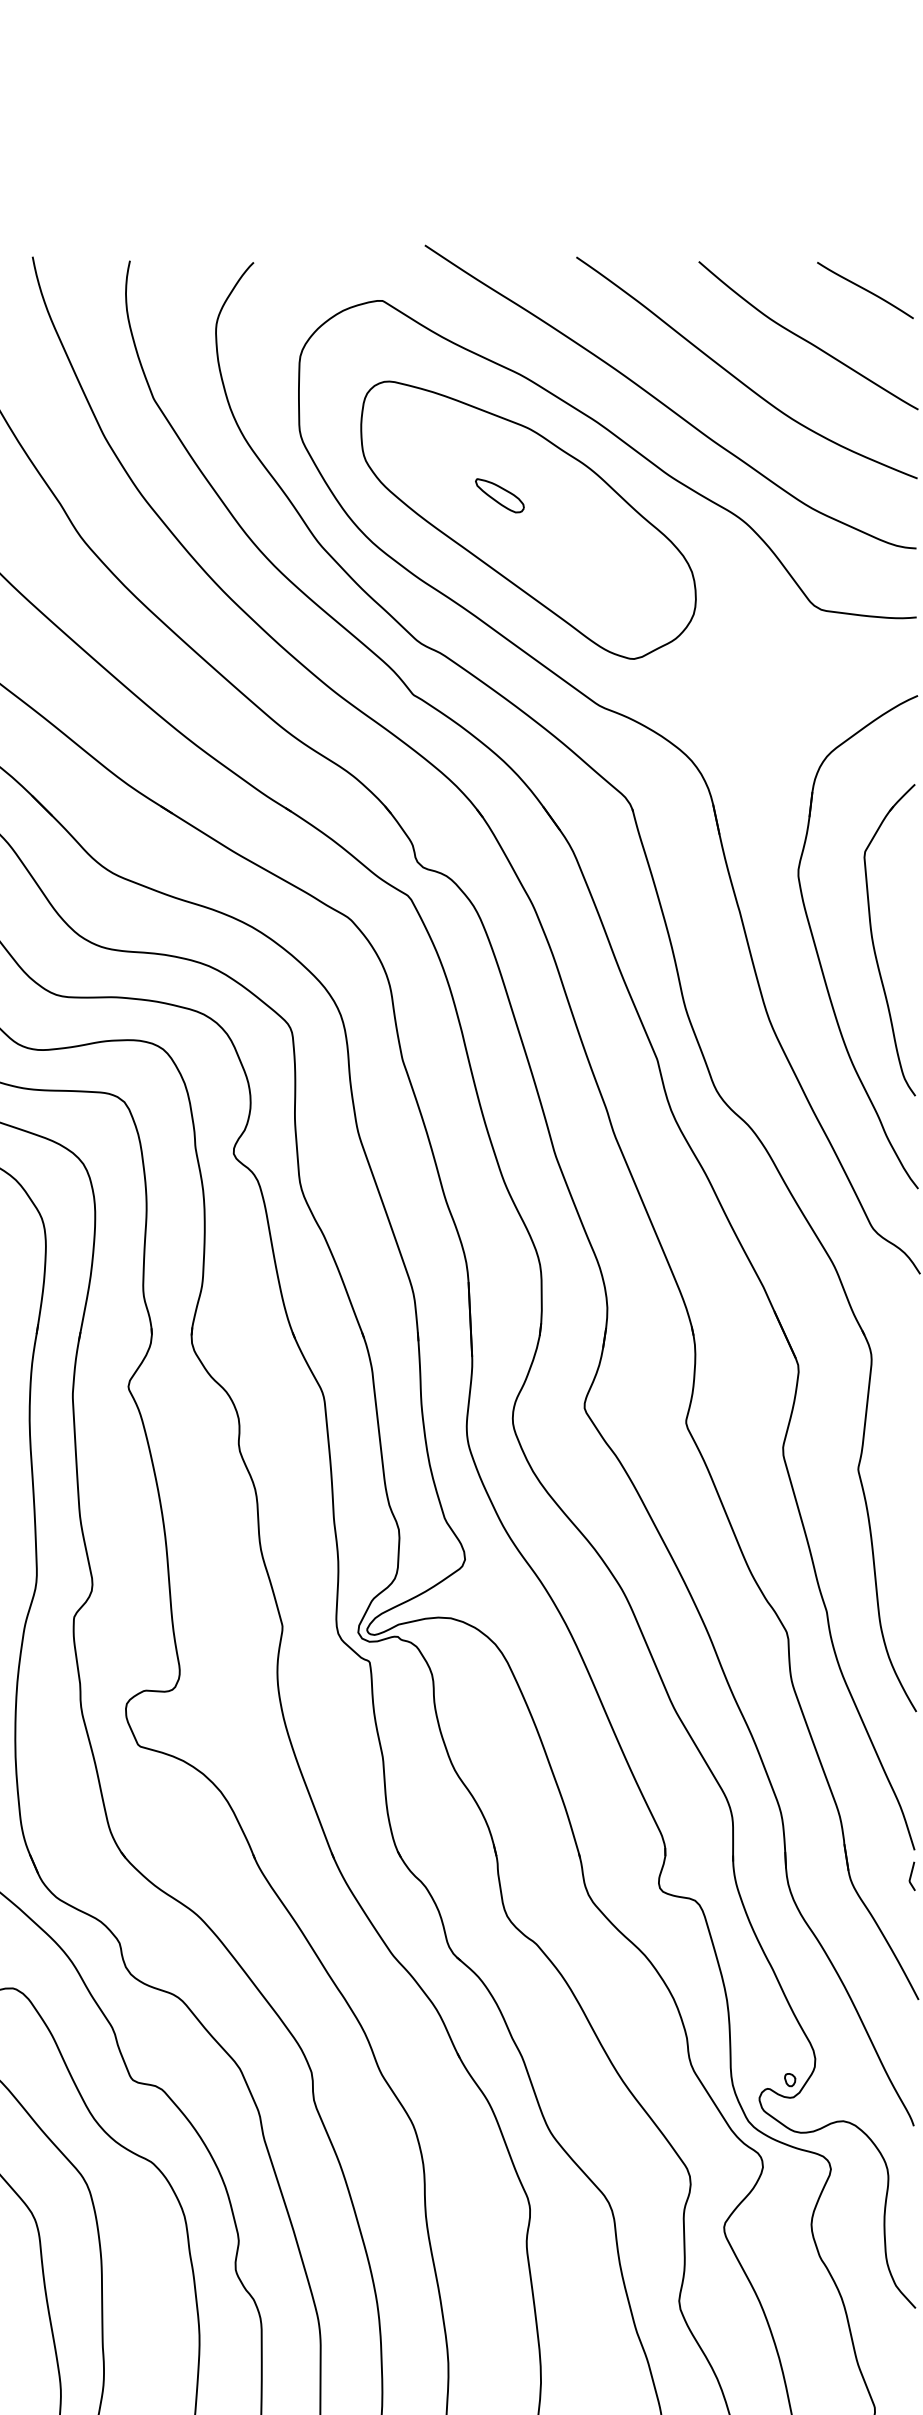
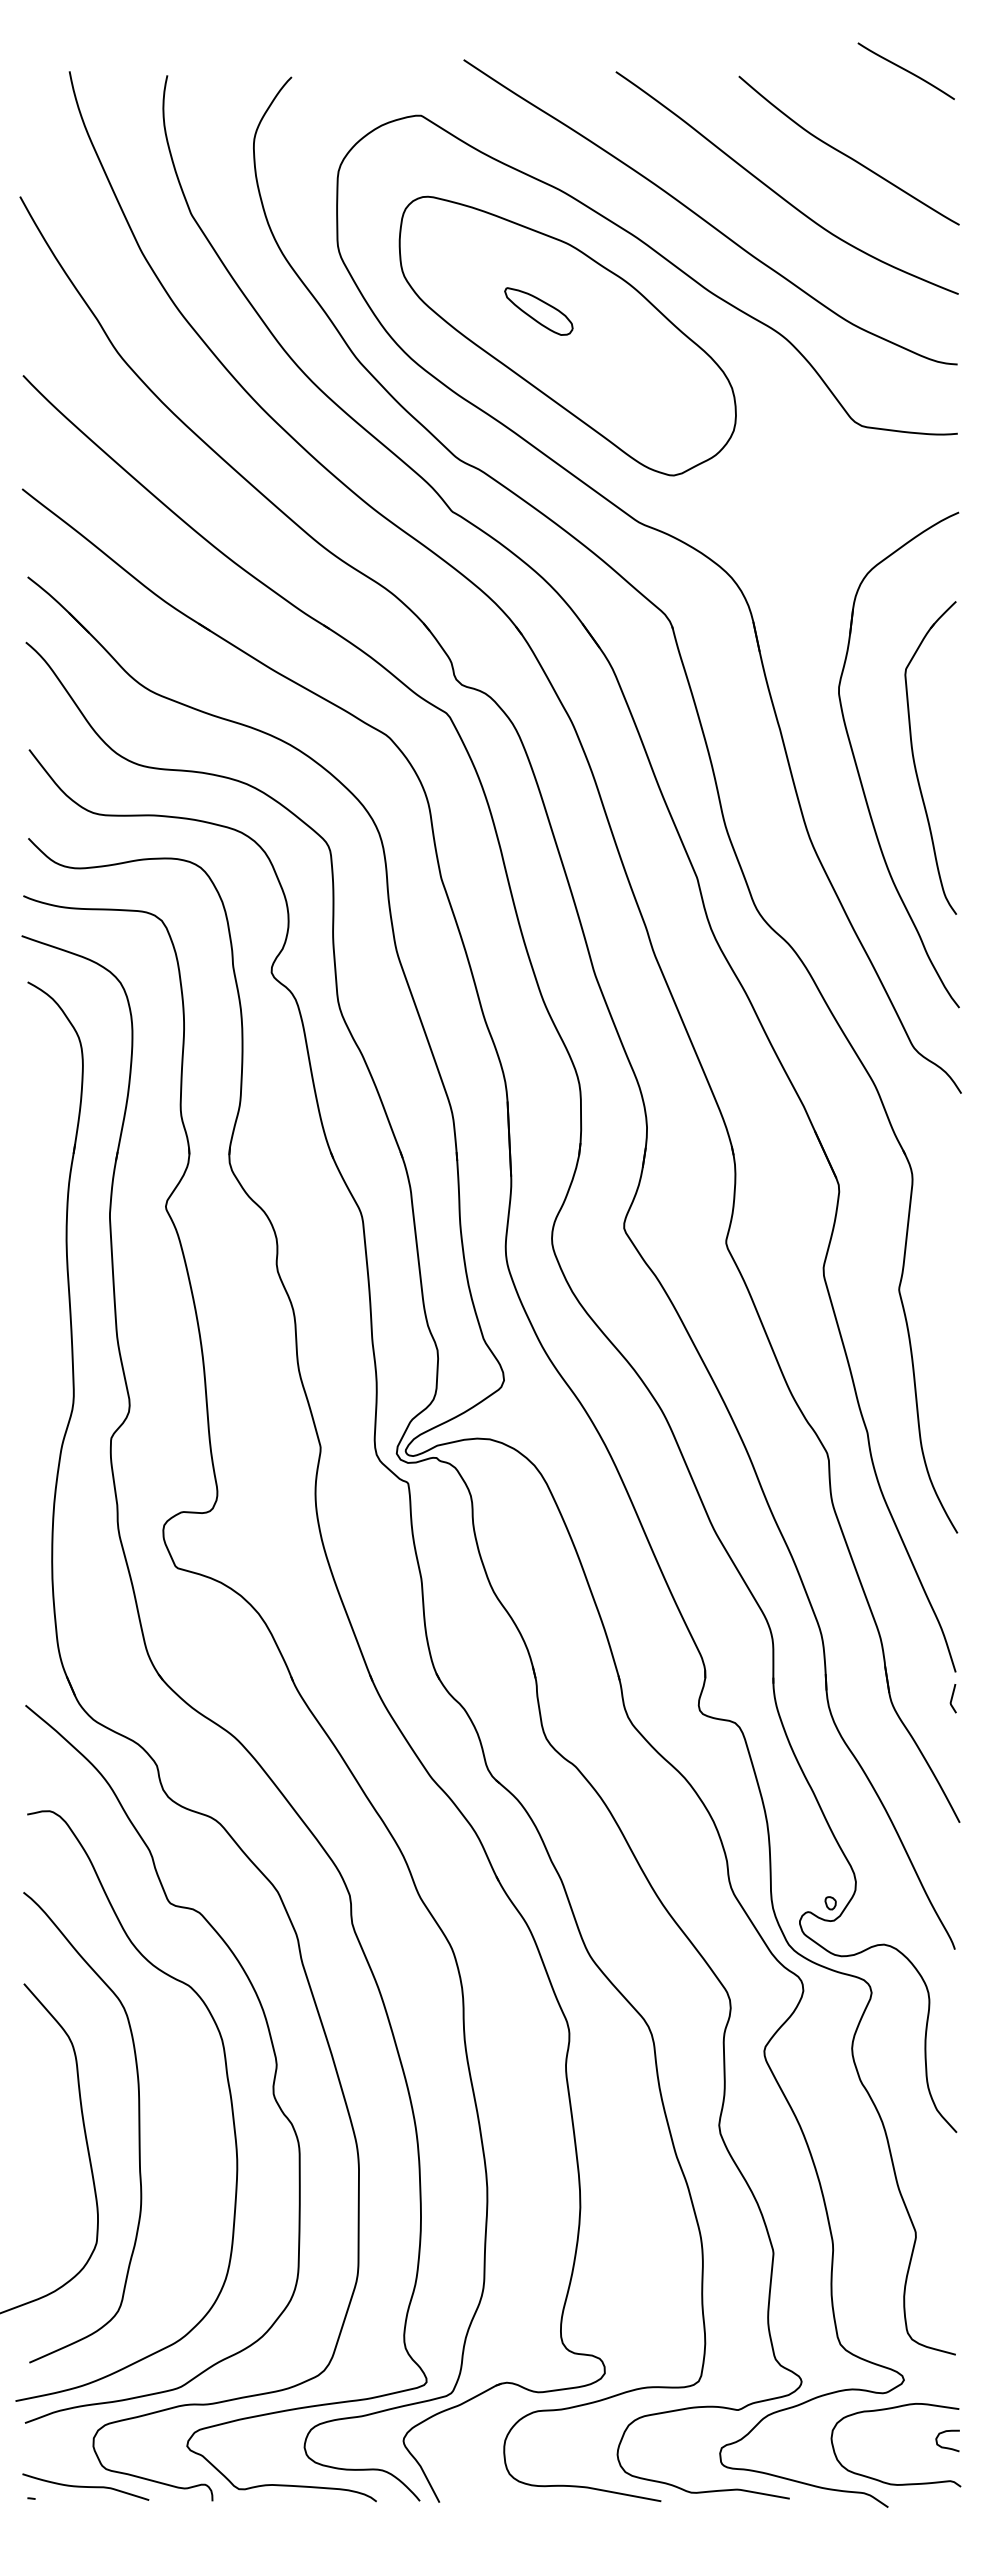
curve: (864, 289) -> (905, 70), moved
part: (500, 495) -> (539, 311), size x1.4

